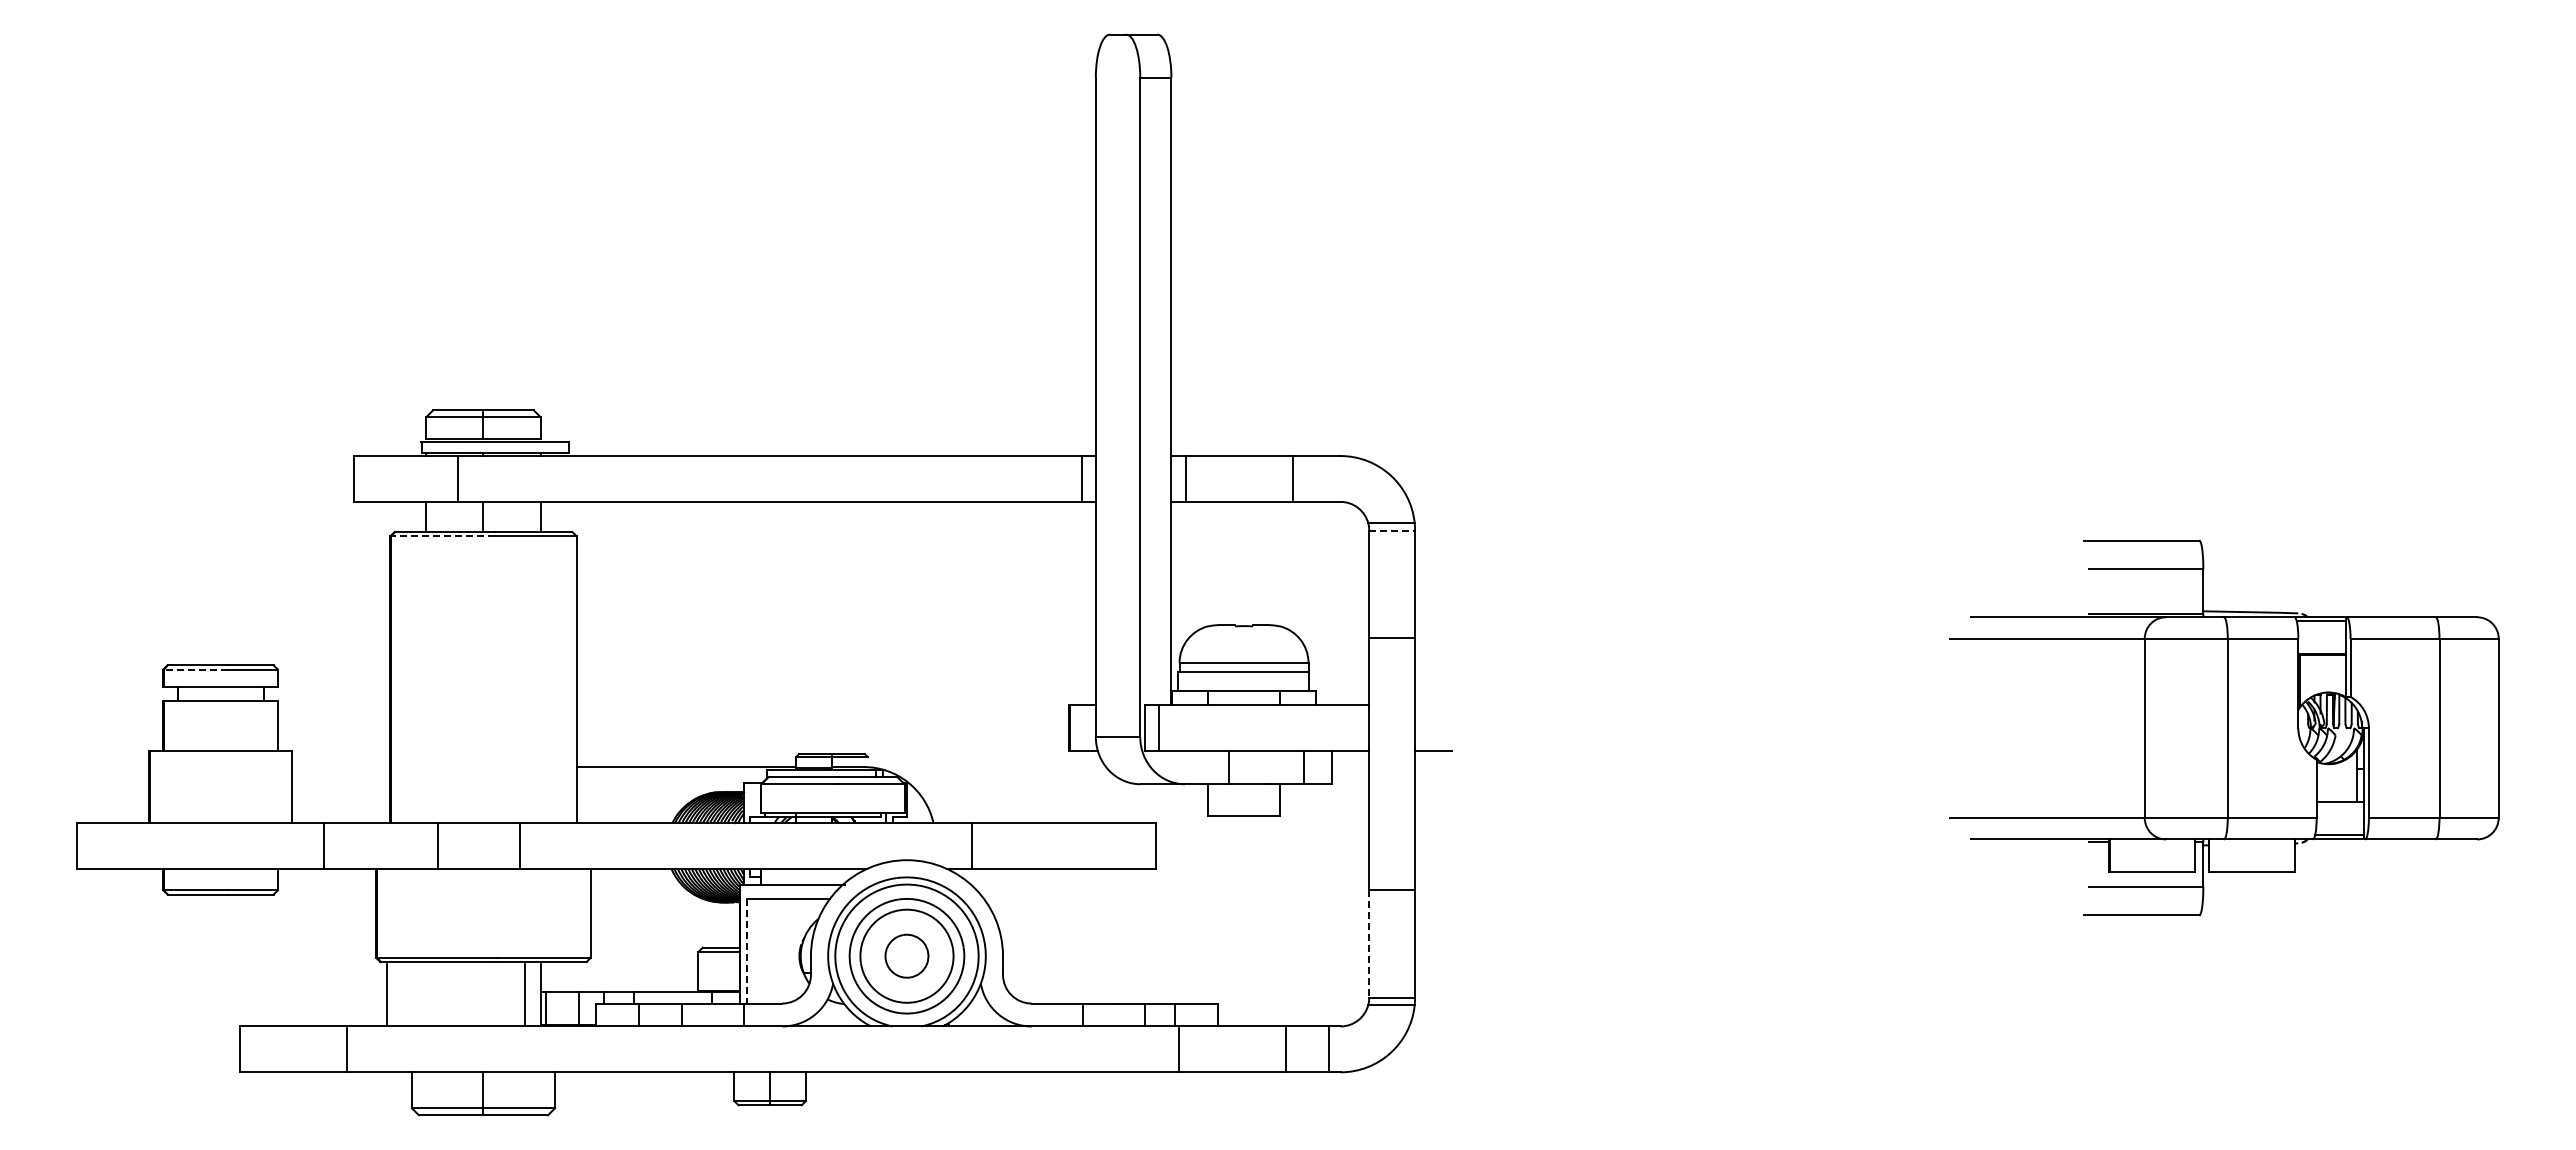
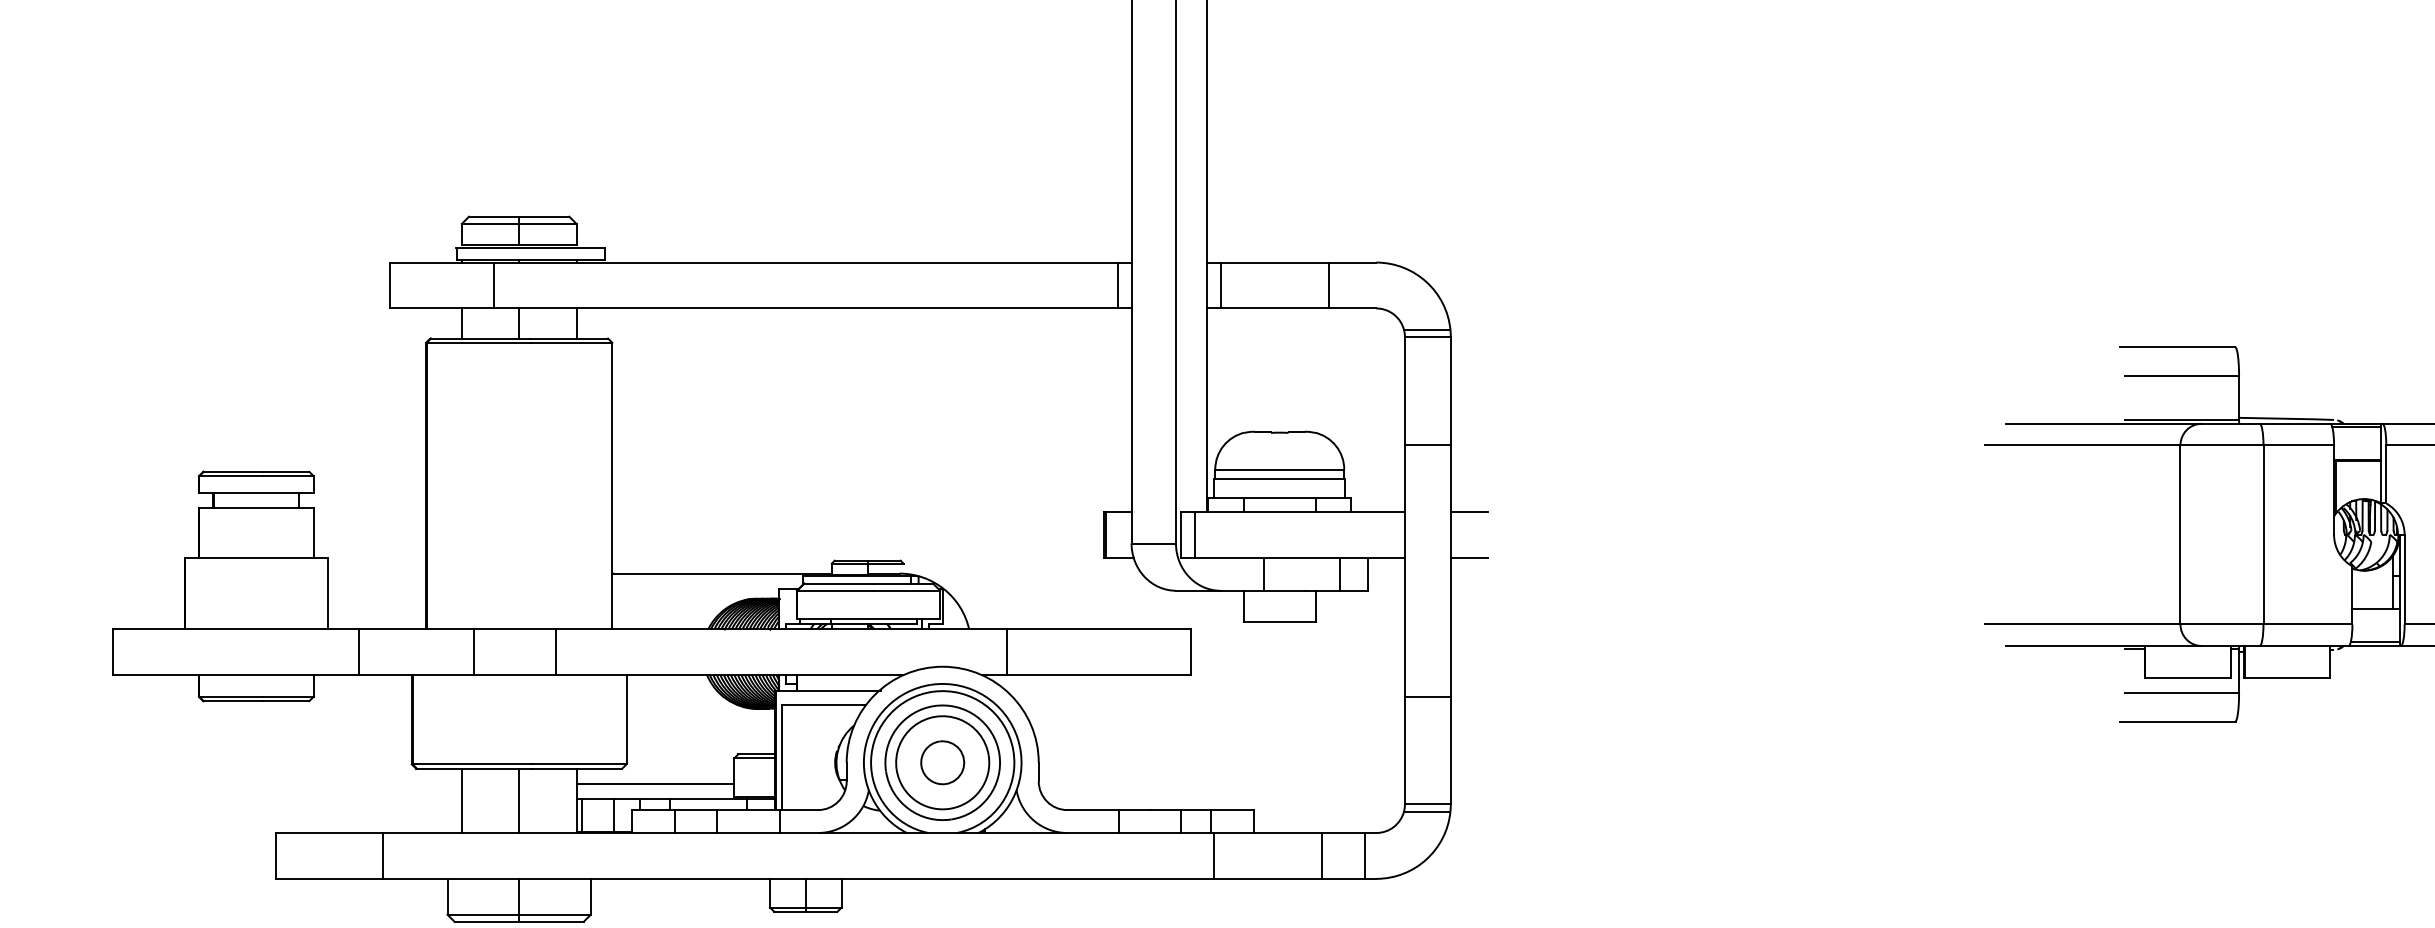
line: (1392, 530) -> (1428, 337), dashed -> solid
line: (442, 536) -> (478, 343), dashed -> solid
line: (195, 669) -> (231, 476), dashed -> solid
line: (1433, 705) -> (1469, 512), added
line: (1369, 944) -> (1405, 751), dashed -> solid
line: (746, 951) -> (782, 758), dashed -> solid
line: (619, 977) -> (655, 784), added
line: (387, 993) -> (462, 800), moved
line: (525, 993) -> (519, 800), moved

